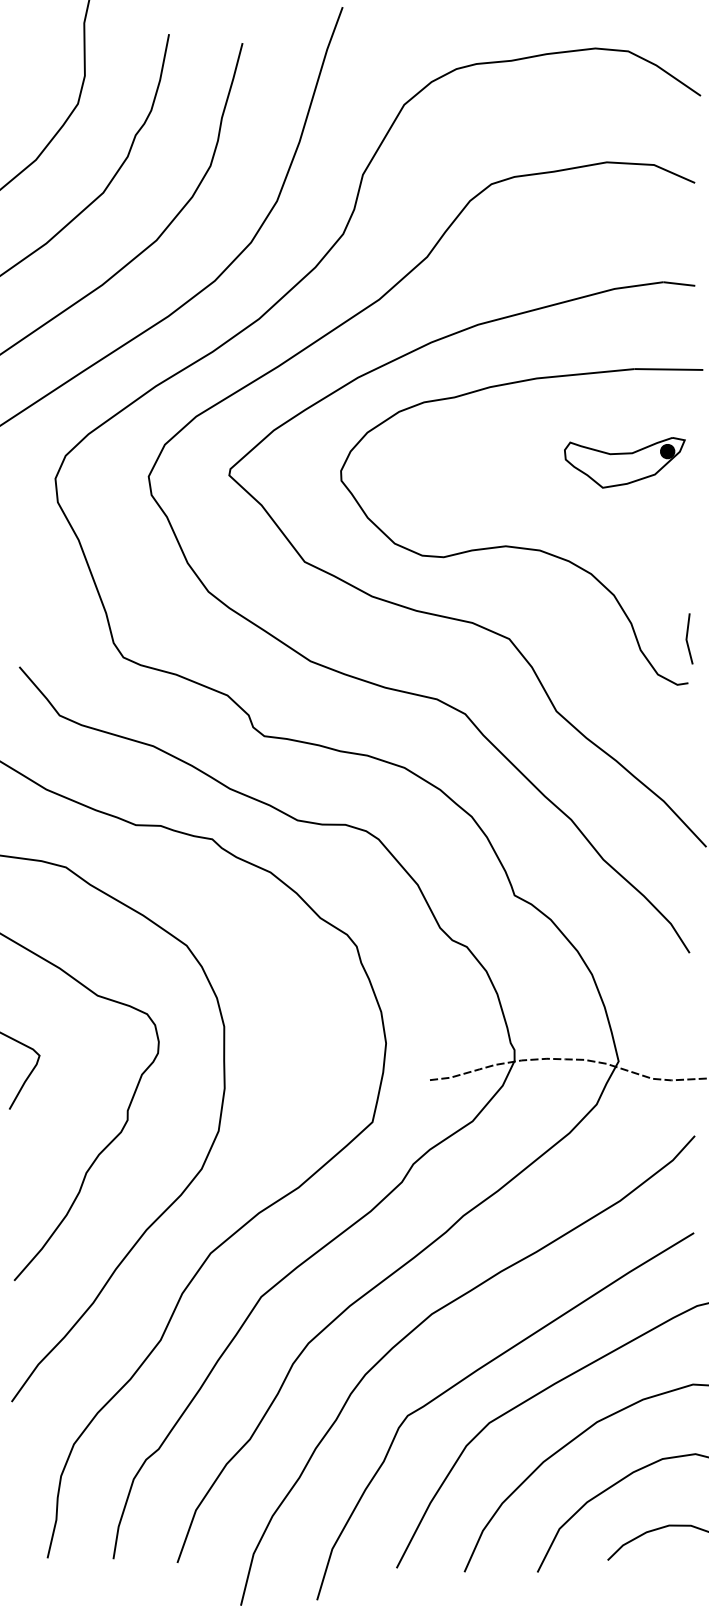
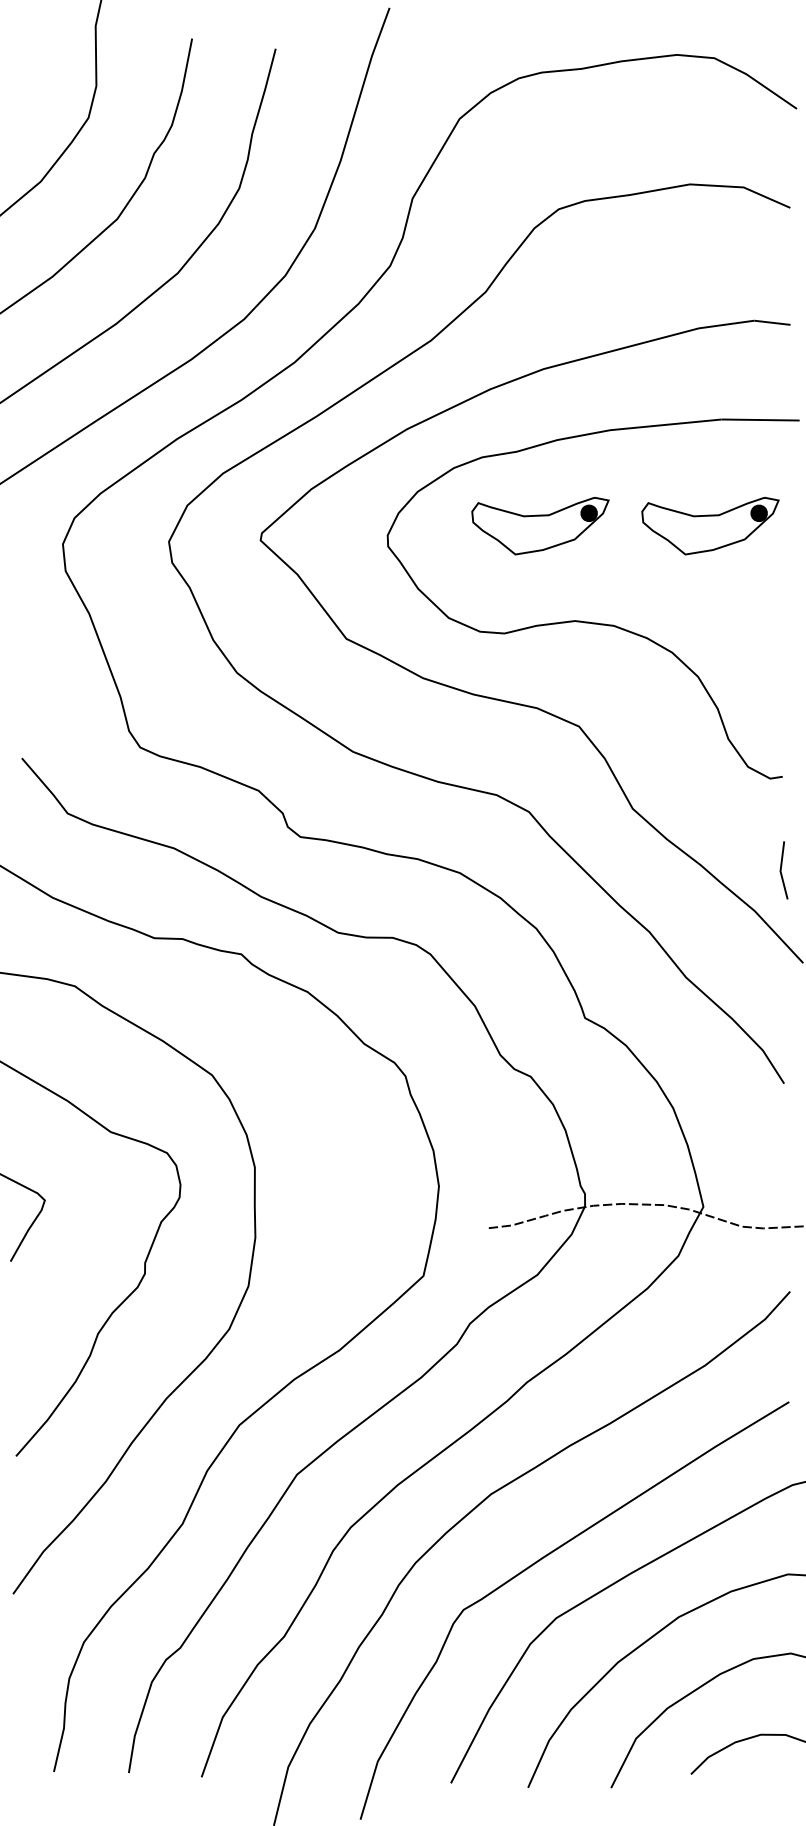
part: (475, 463) -> (540, 526), added
line: (687, 639) -> (781, 870), moved

